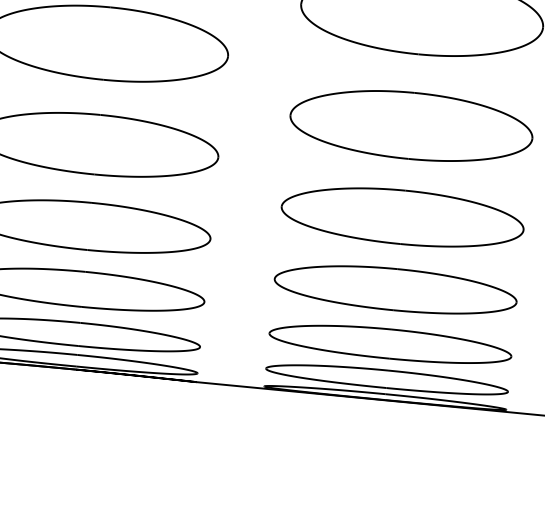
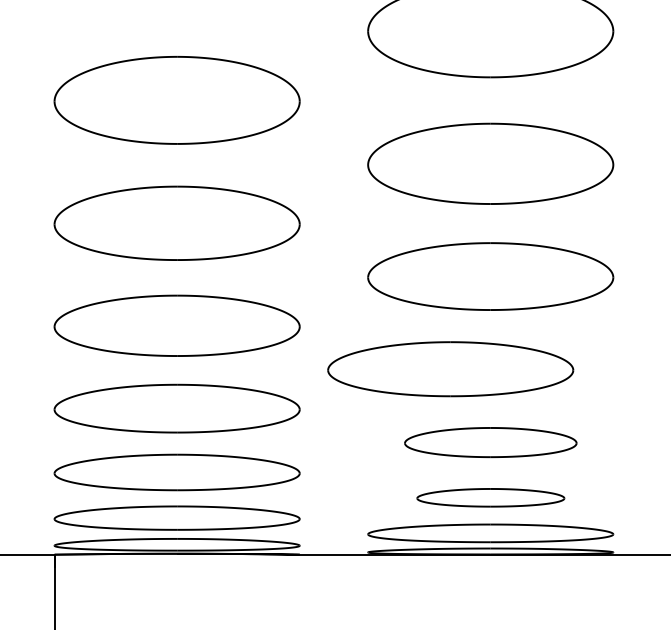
part: (402, 217) -> (450, 369), moved
part: (395, 289) -> (490, 442), size x0.7
part: (390, 343) -> (490, 497), size x0.6

